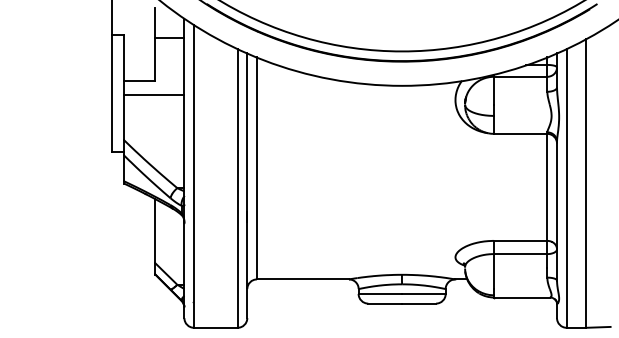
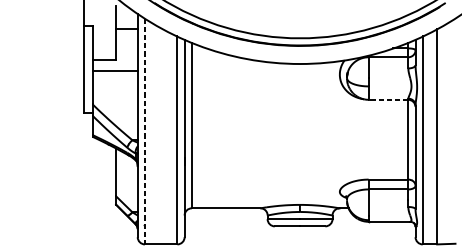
line: (520, 133) -> (388, 99), solid -> dashed
line: (194, 176) -> (145, 131), solid -> dashed

